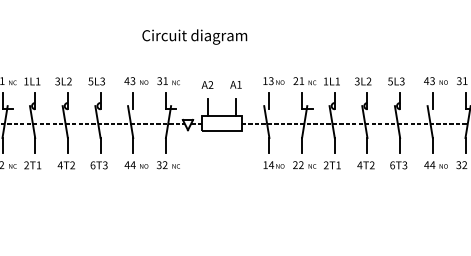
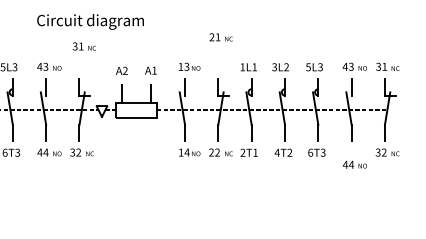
text: (194, 36) -> (90, 21), moved
text: (168, 81) -> (84, 46), moved
text: (304, 81) -> (220, 37), moved
text: (435, 164) -> (354, 164), moved

